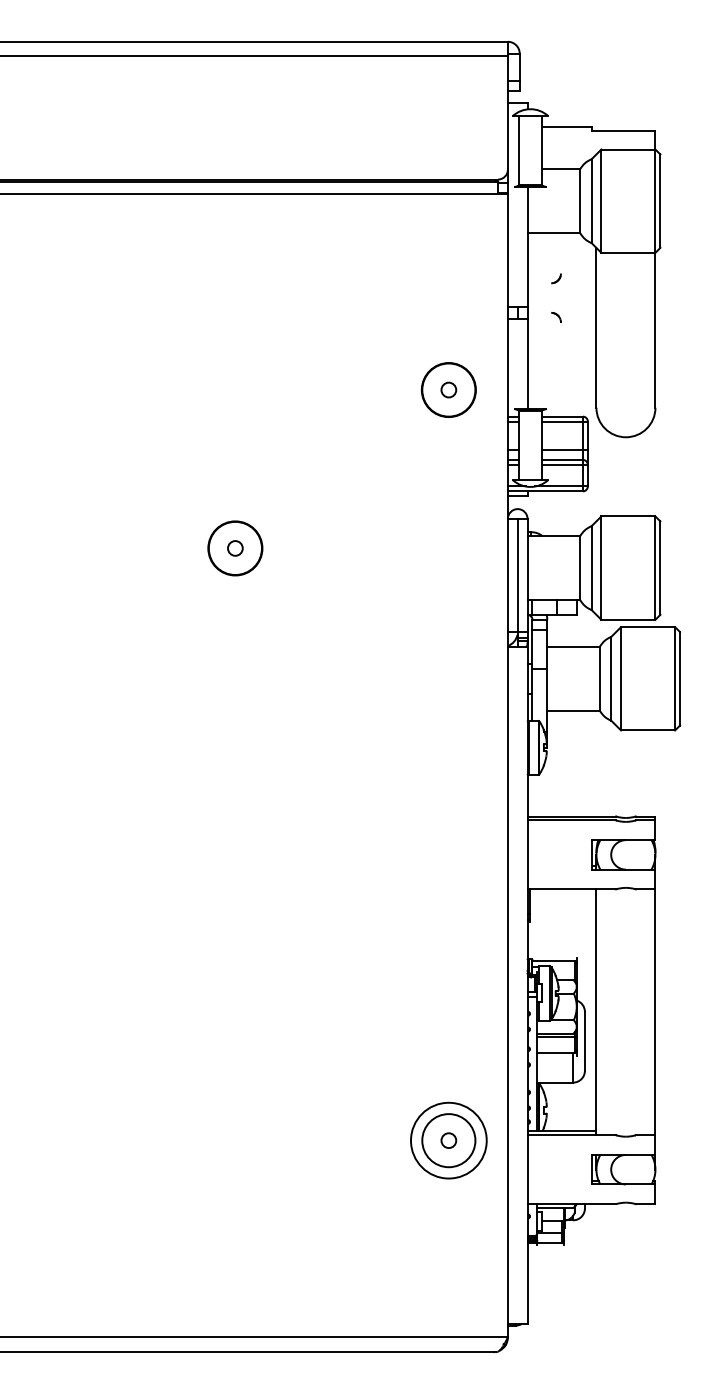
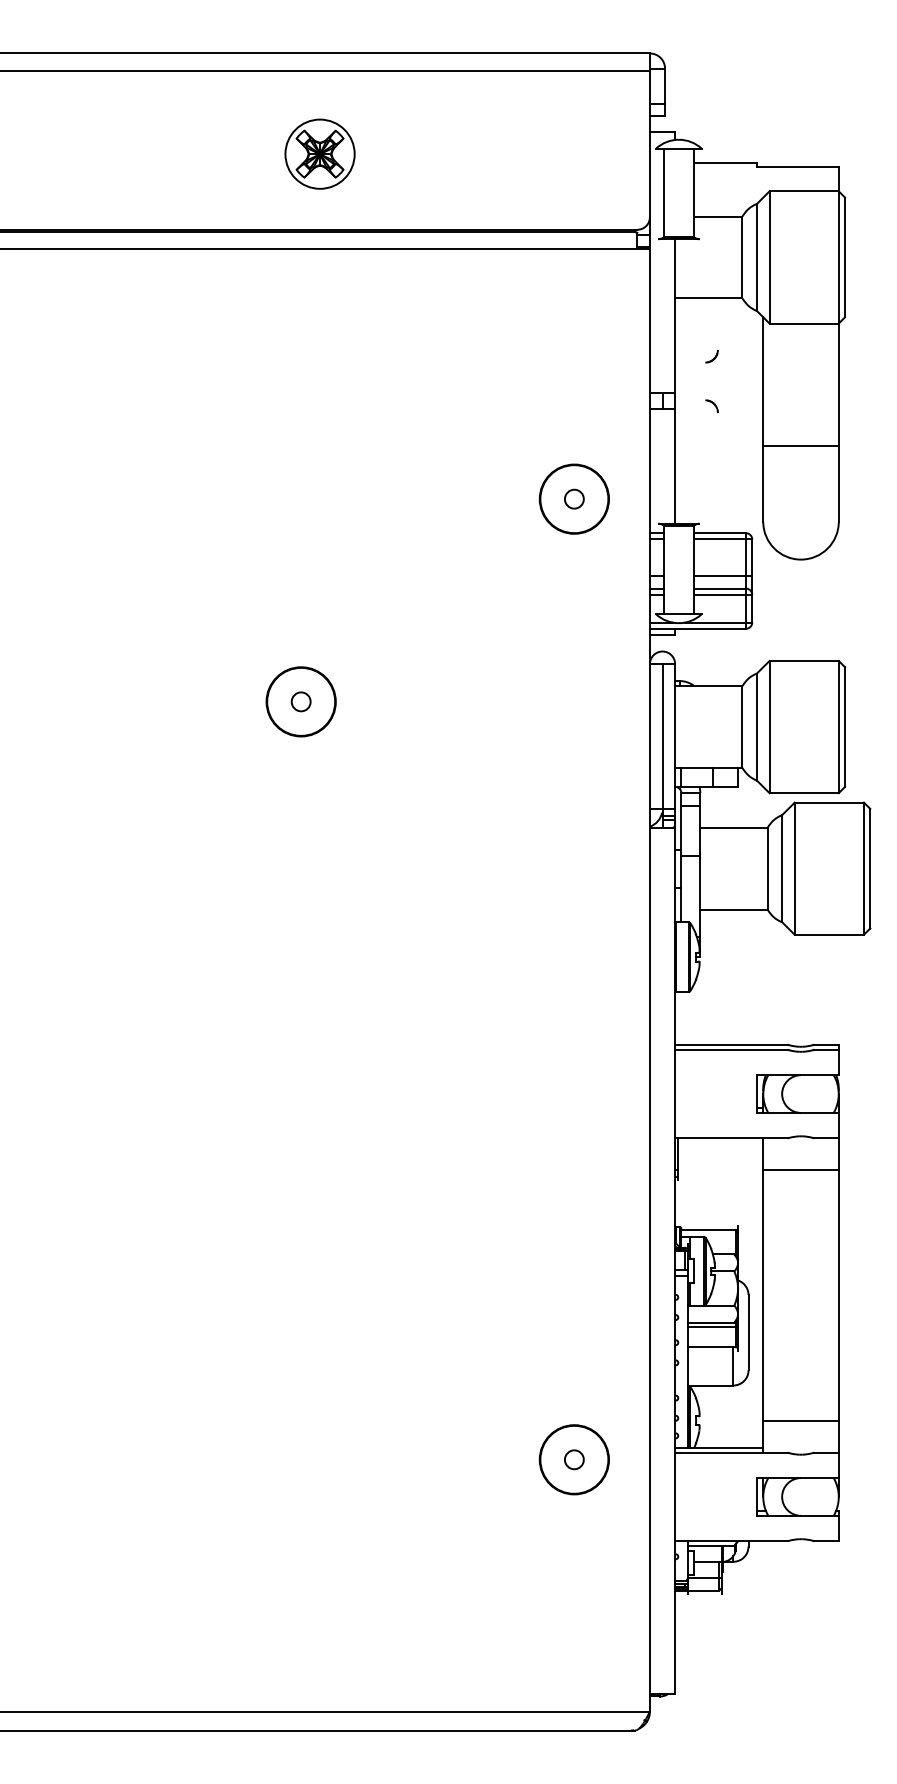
part: (250, 120) -> (320, 154), added
line: (625, 348) -> (800, 445), added
line: (625, 913) -> (800, 1169), added
line: (625, 1110) -> (800, 1421), added
circle: (448, 1140) -> (573, 1459), size x0.71

